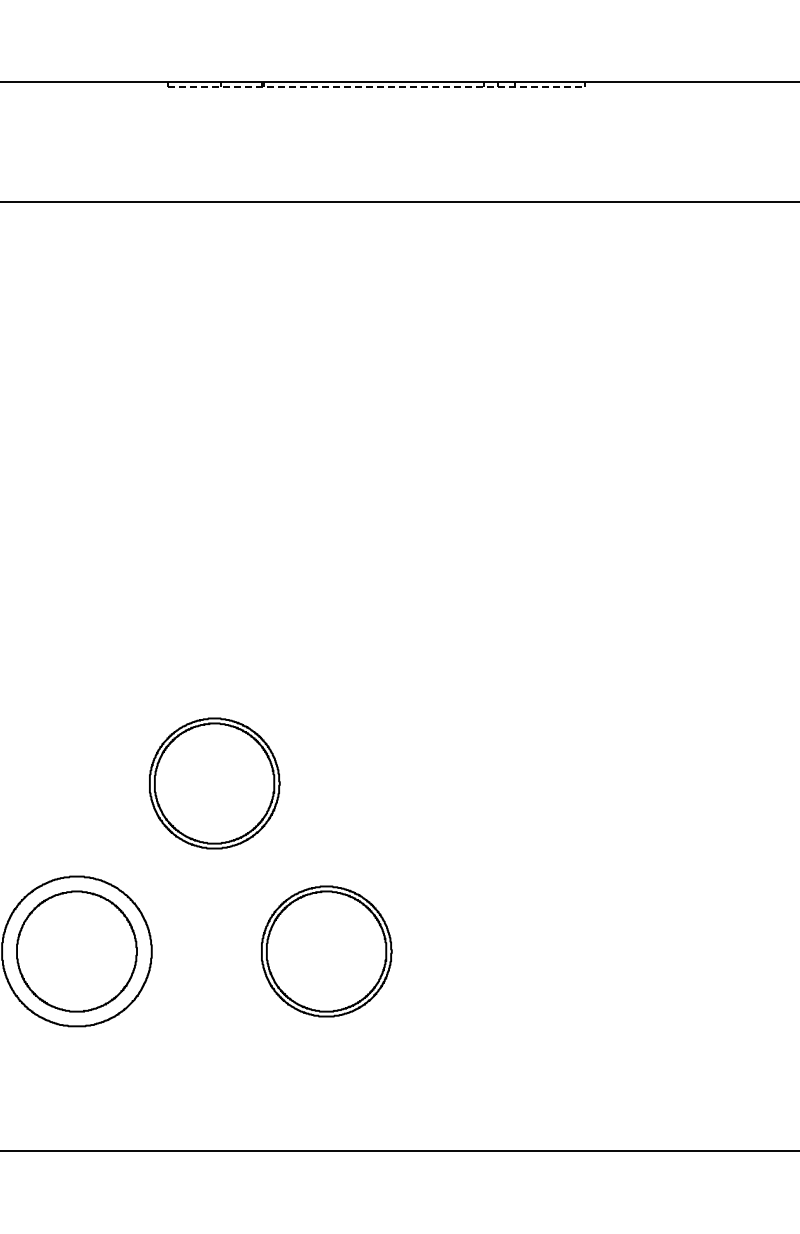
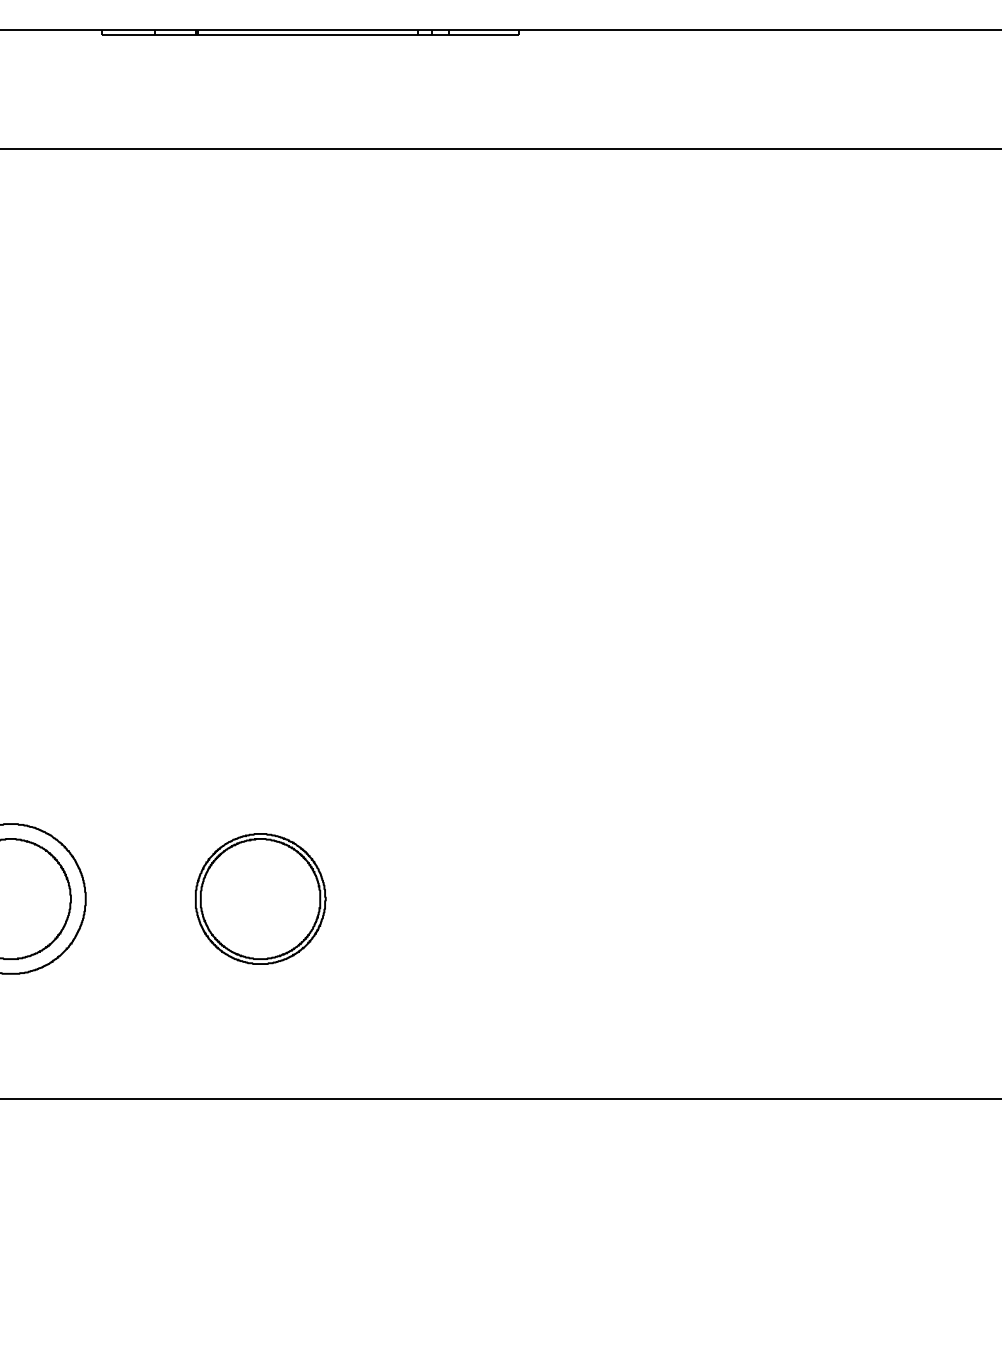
line: (376, 87) -> (310, 34), dashed -> solid
part: (214, 783) -> (148, 730), removed

